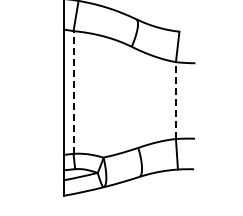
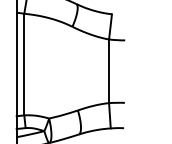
line: (73, 91) -> (24, 63), dashed -> solid
line: (175, 100) -> (108, 71), dashed -> solid

